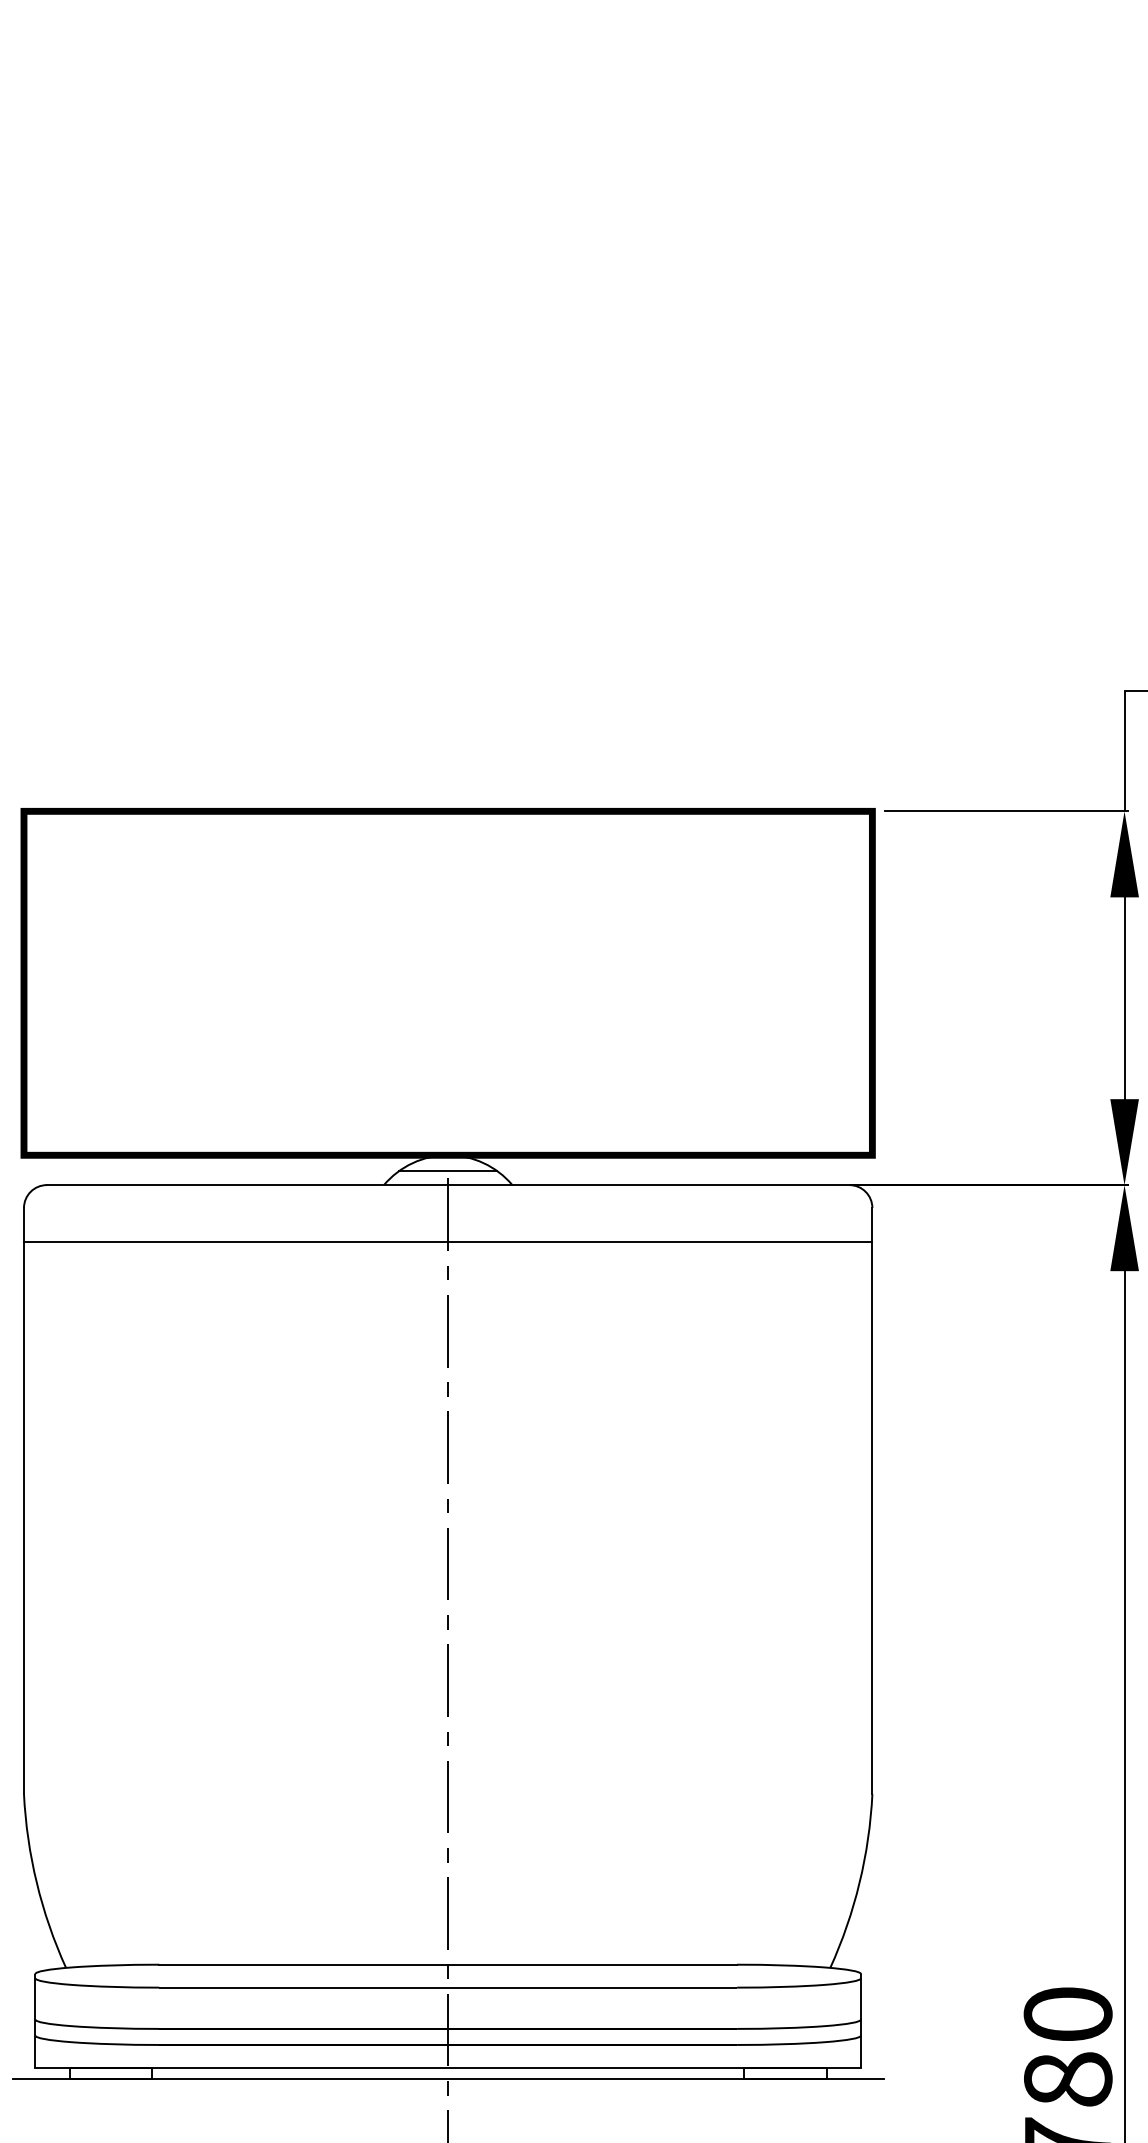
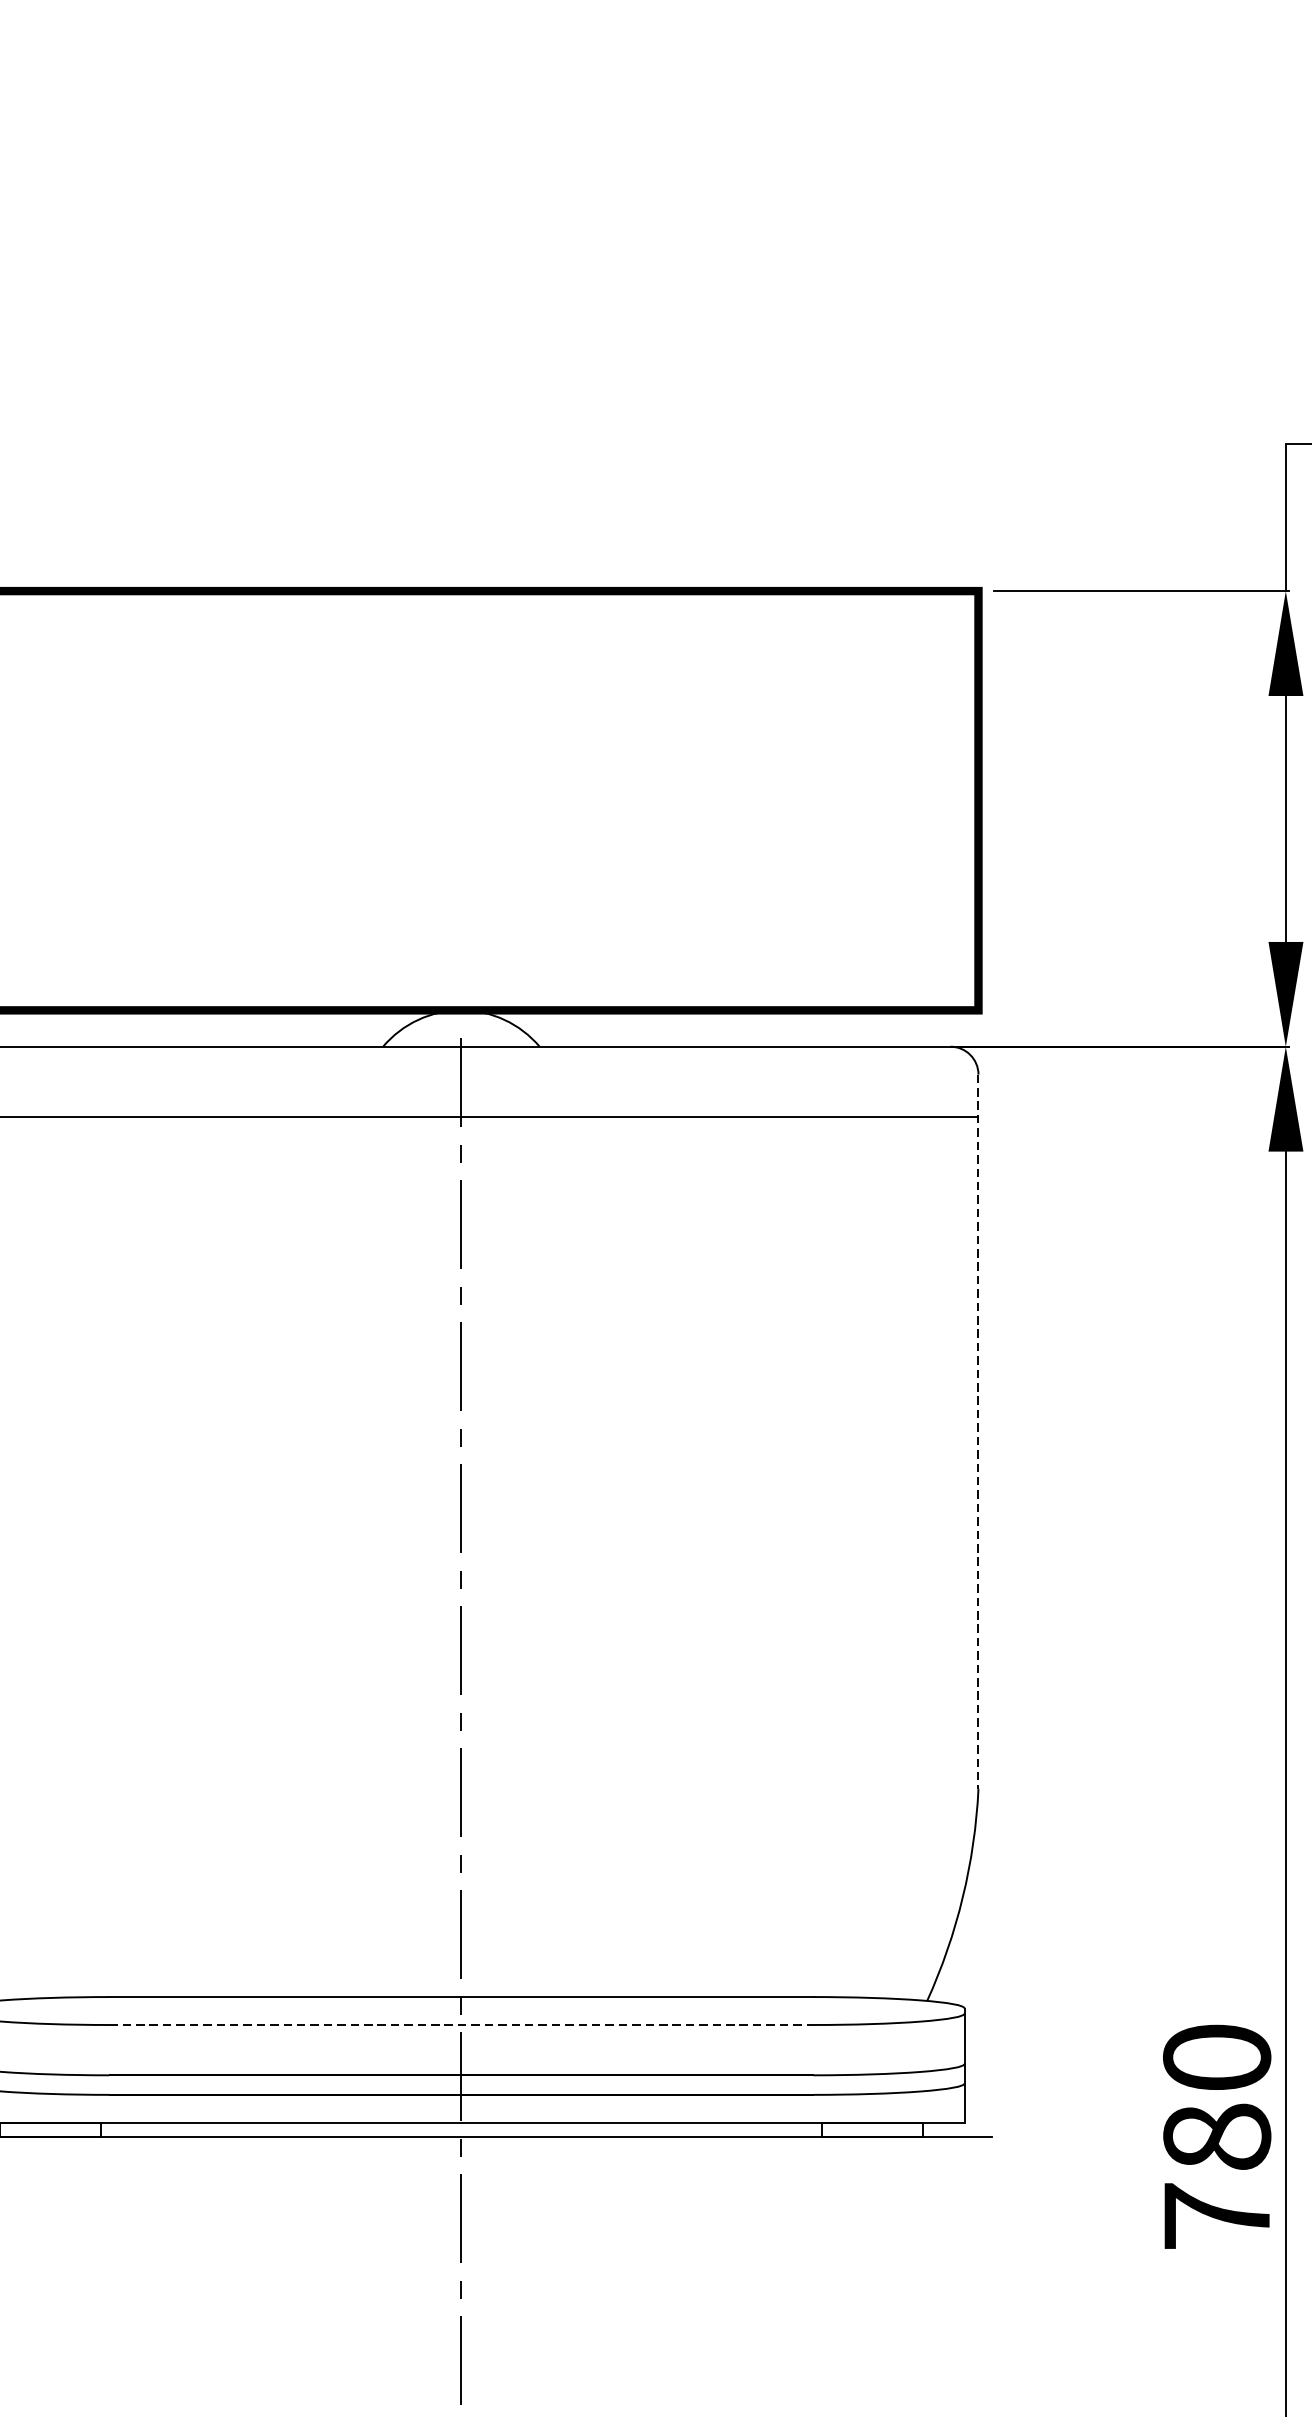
line: (447, 1170) -> (460, 1028), removed
line: (872, 1501) -> (978, 1432), solid -> dashed
line: (448, 1987) -> (461, 2024), solid -> dashed

